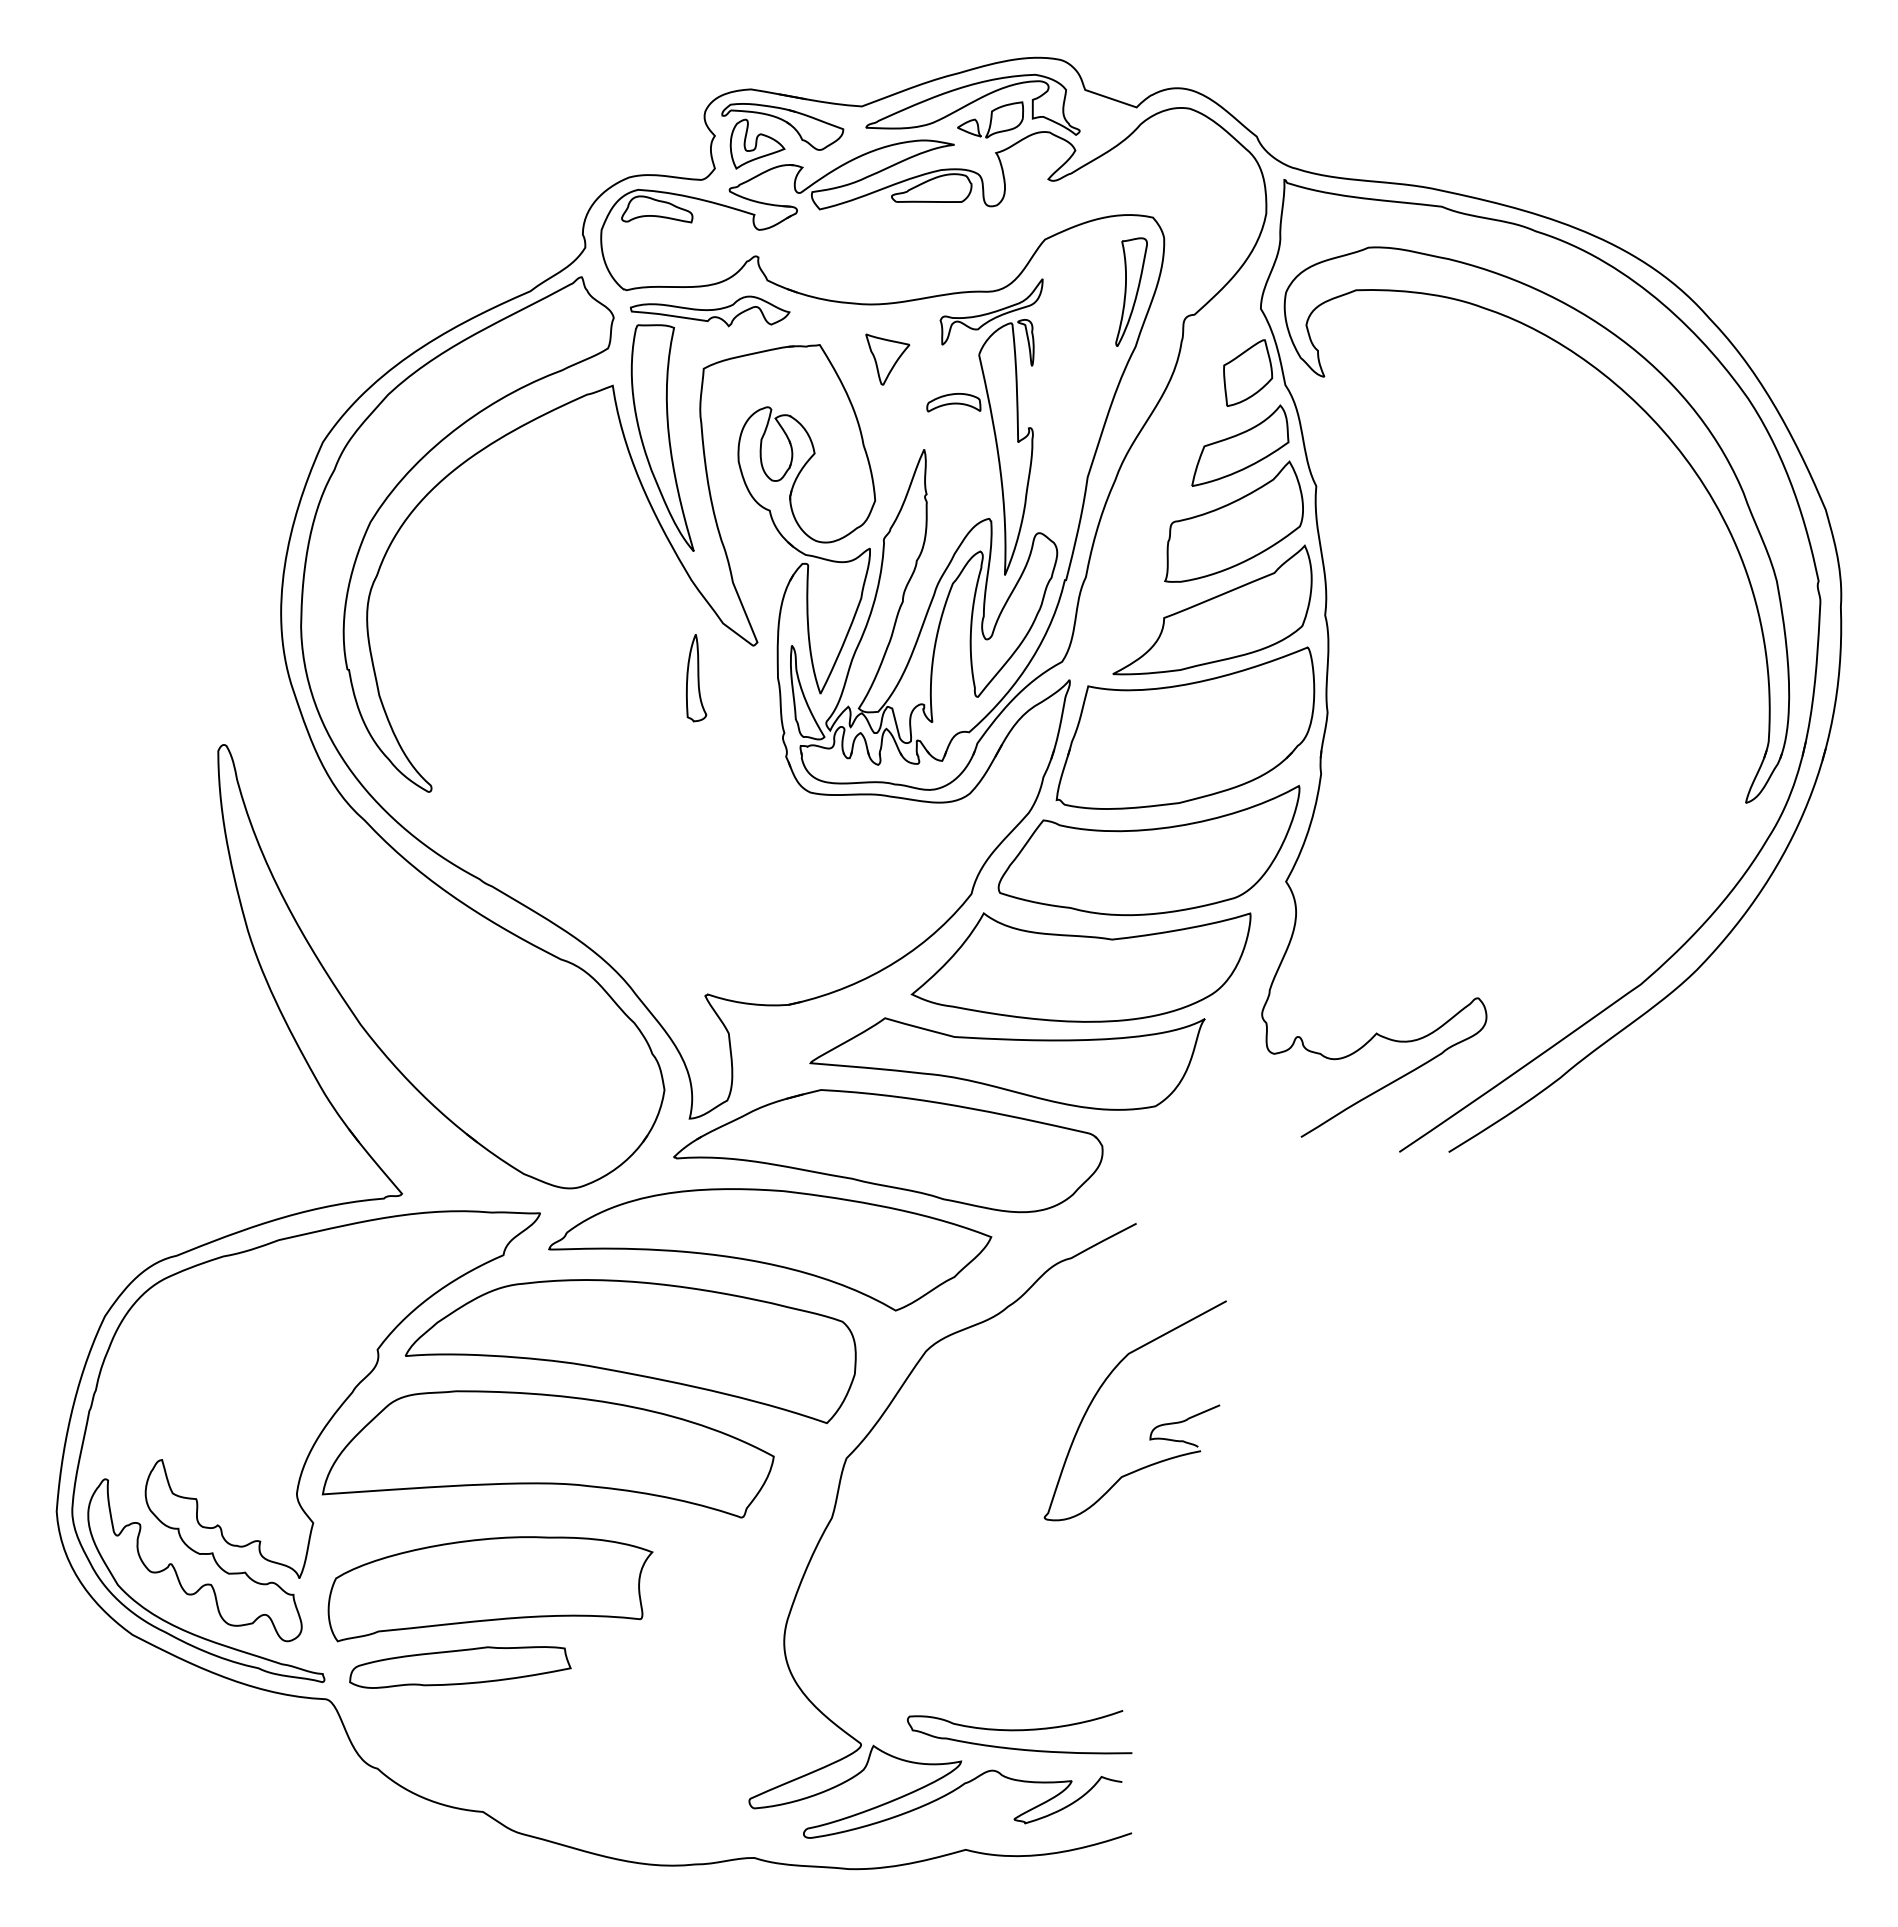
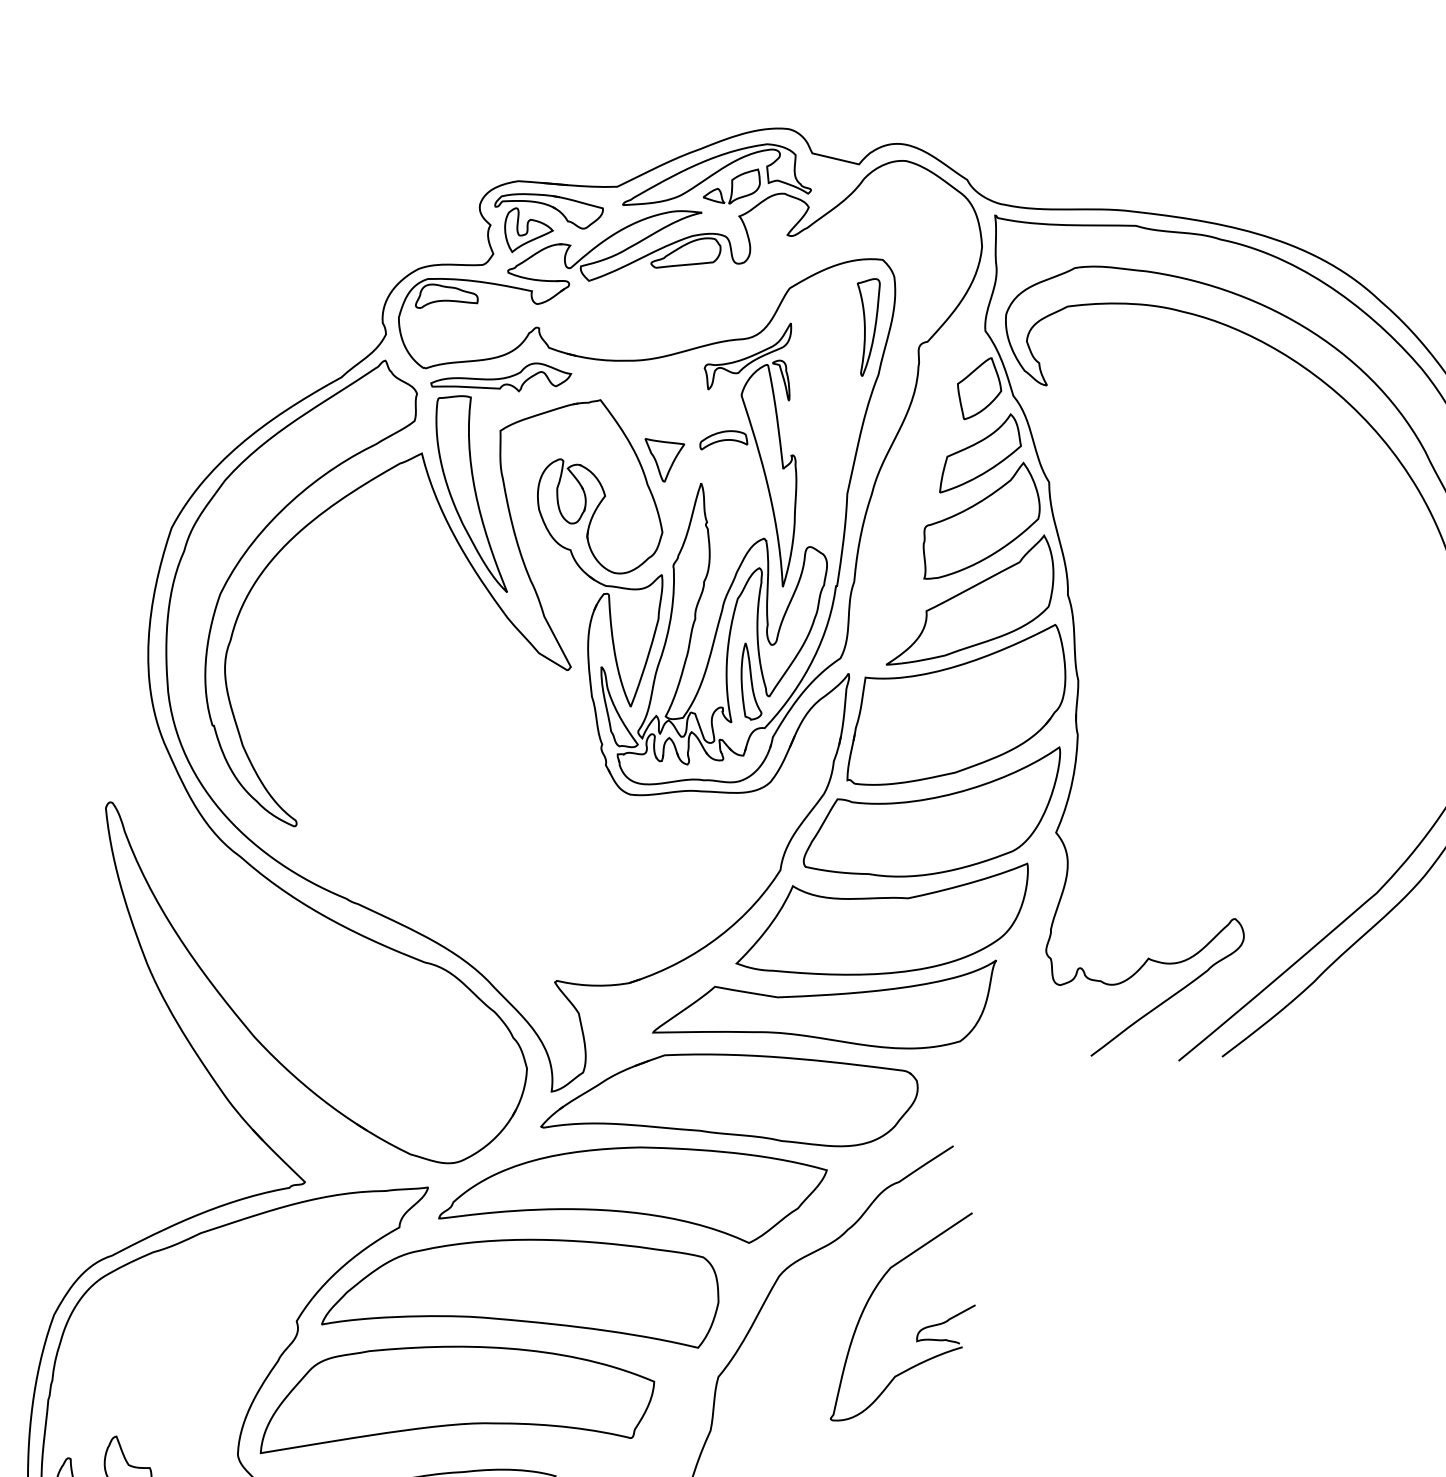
part: (887, 359) -> (666, 459), moved
part: (696, 678) -> (749, 681), moved
part: (1153, 1428) -> (918, 1331), moved

